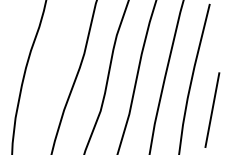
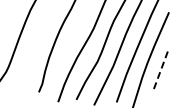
line: (212, 110) -> (160, 72), solid -> dashed

